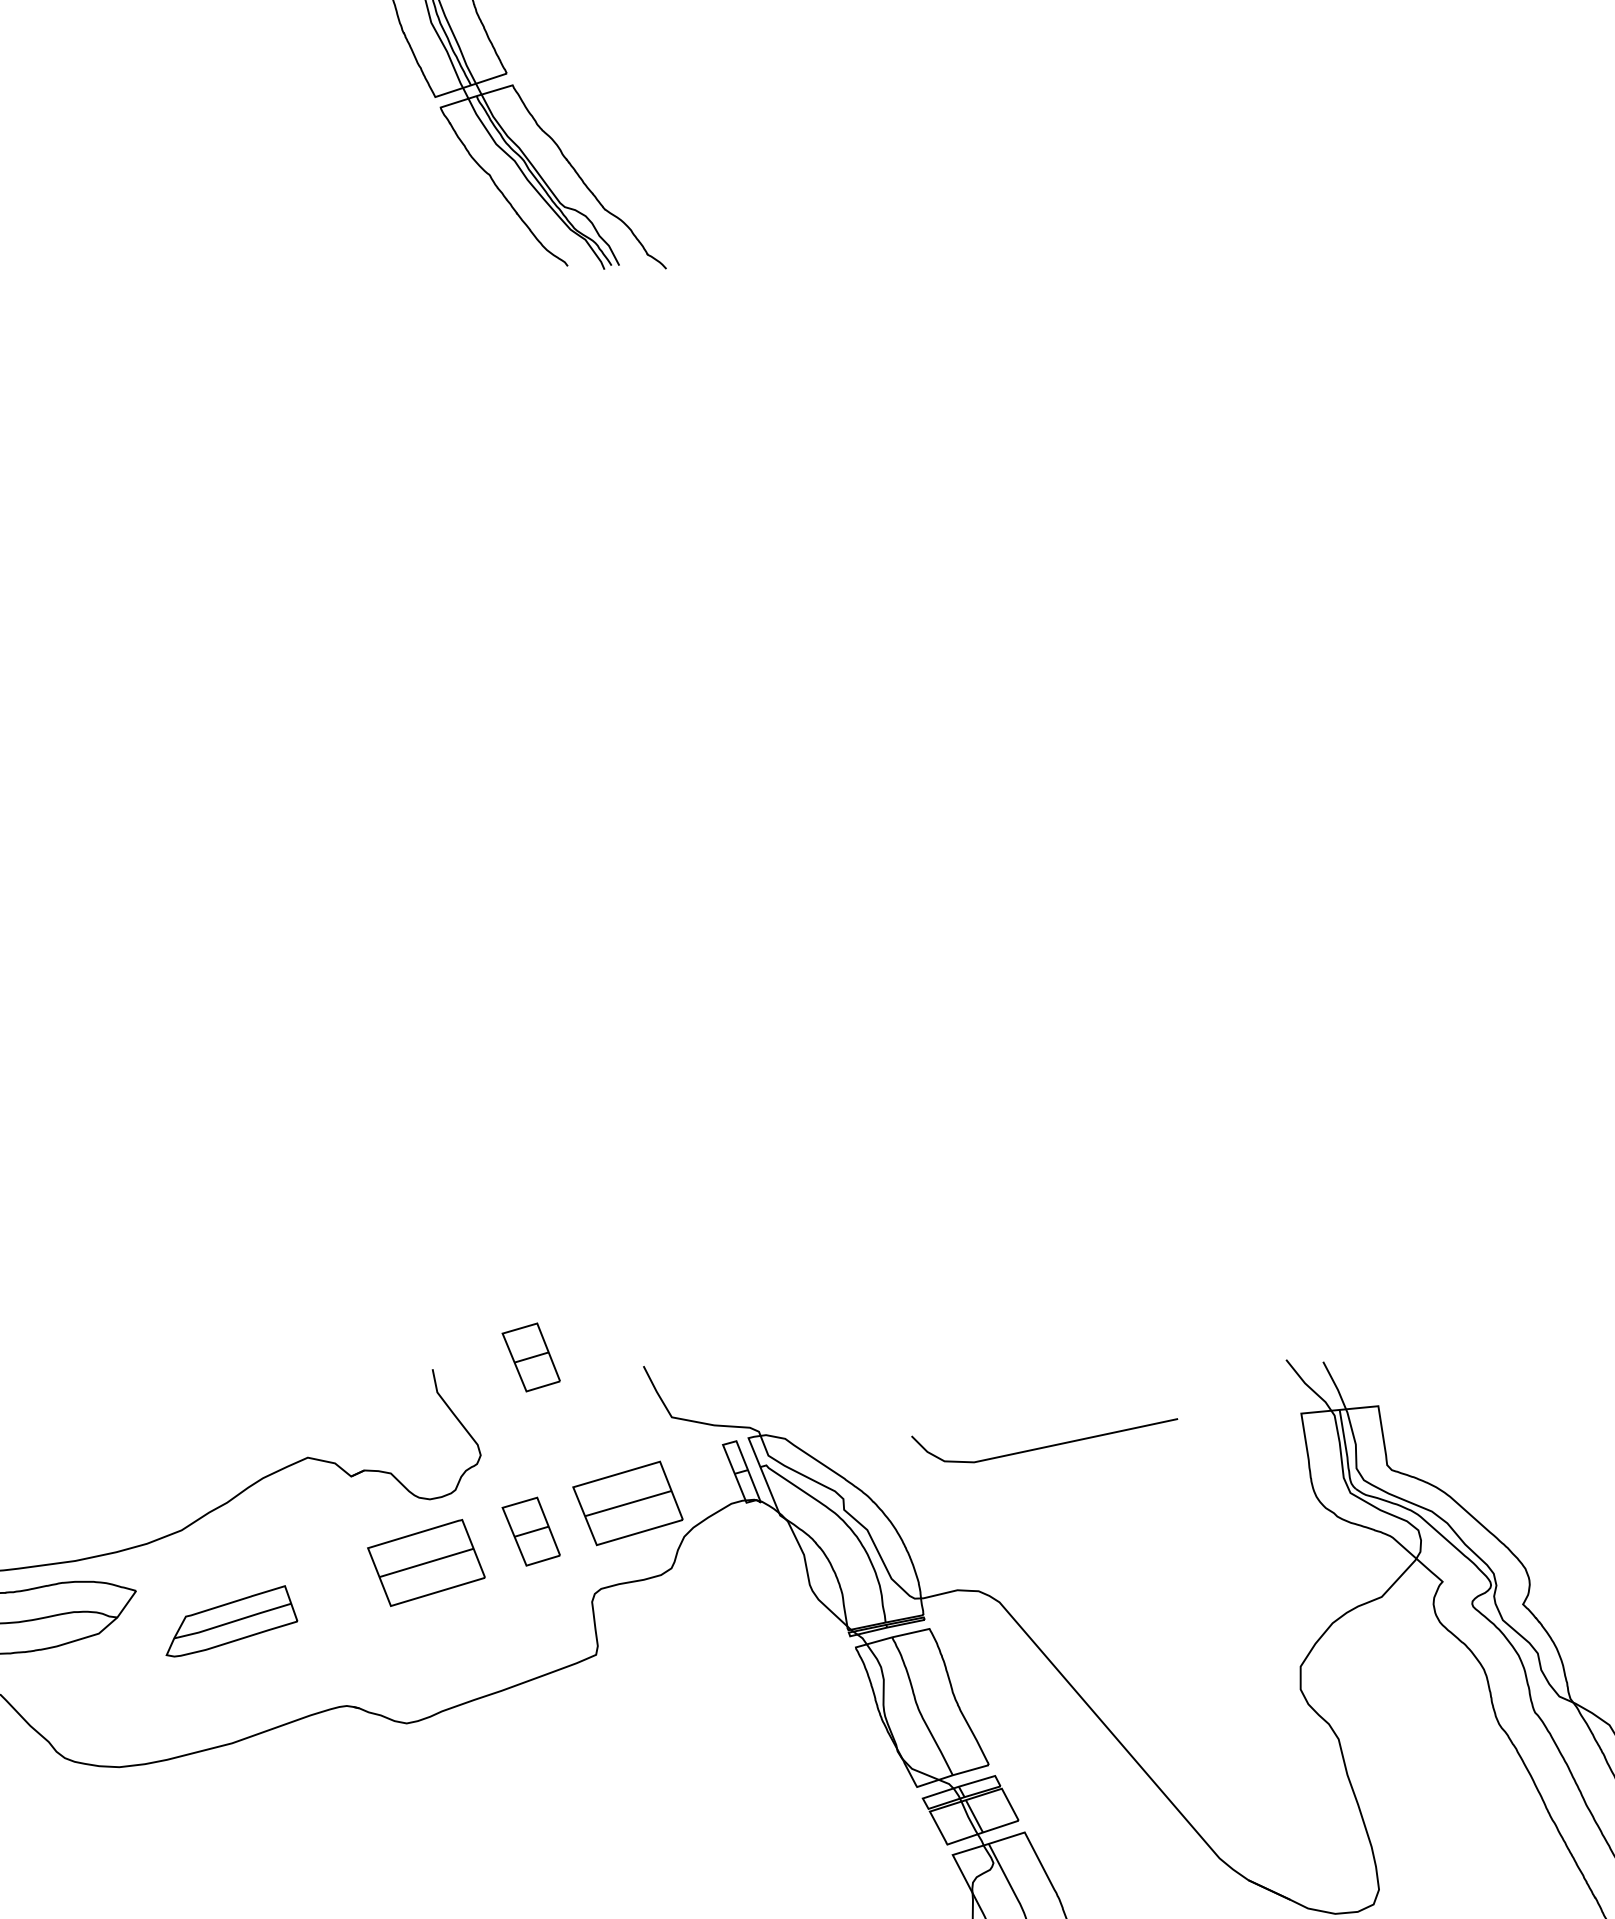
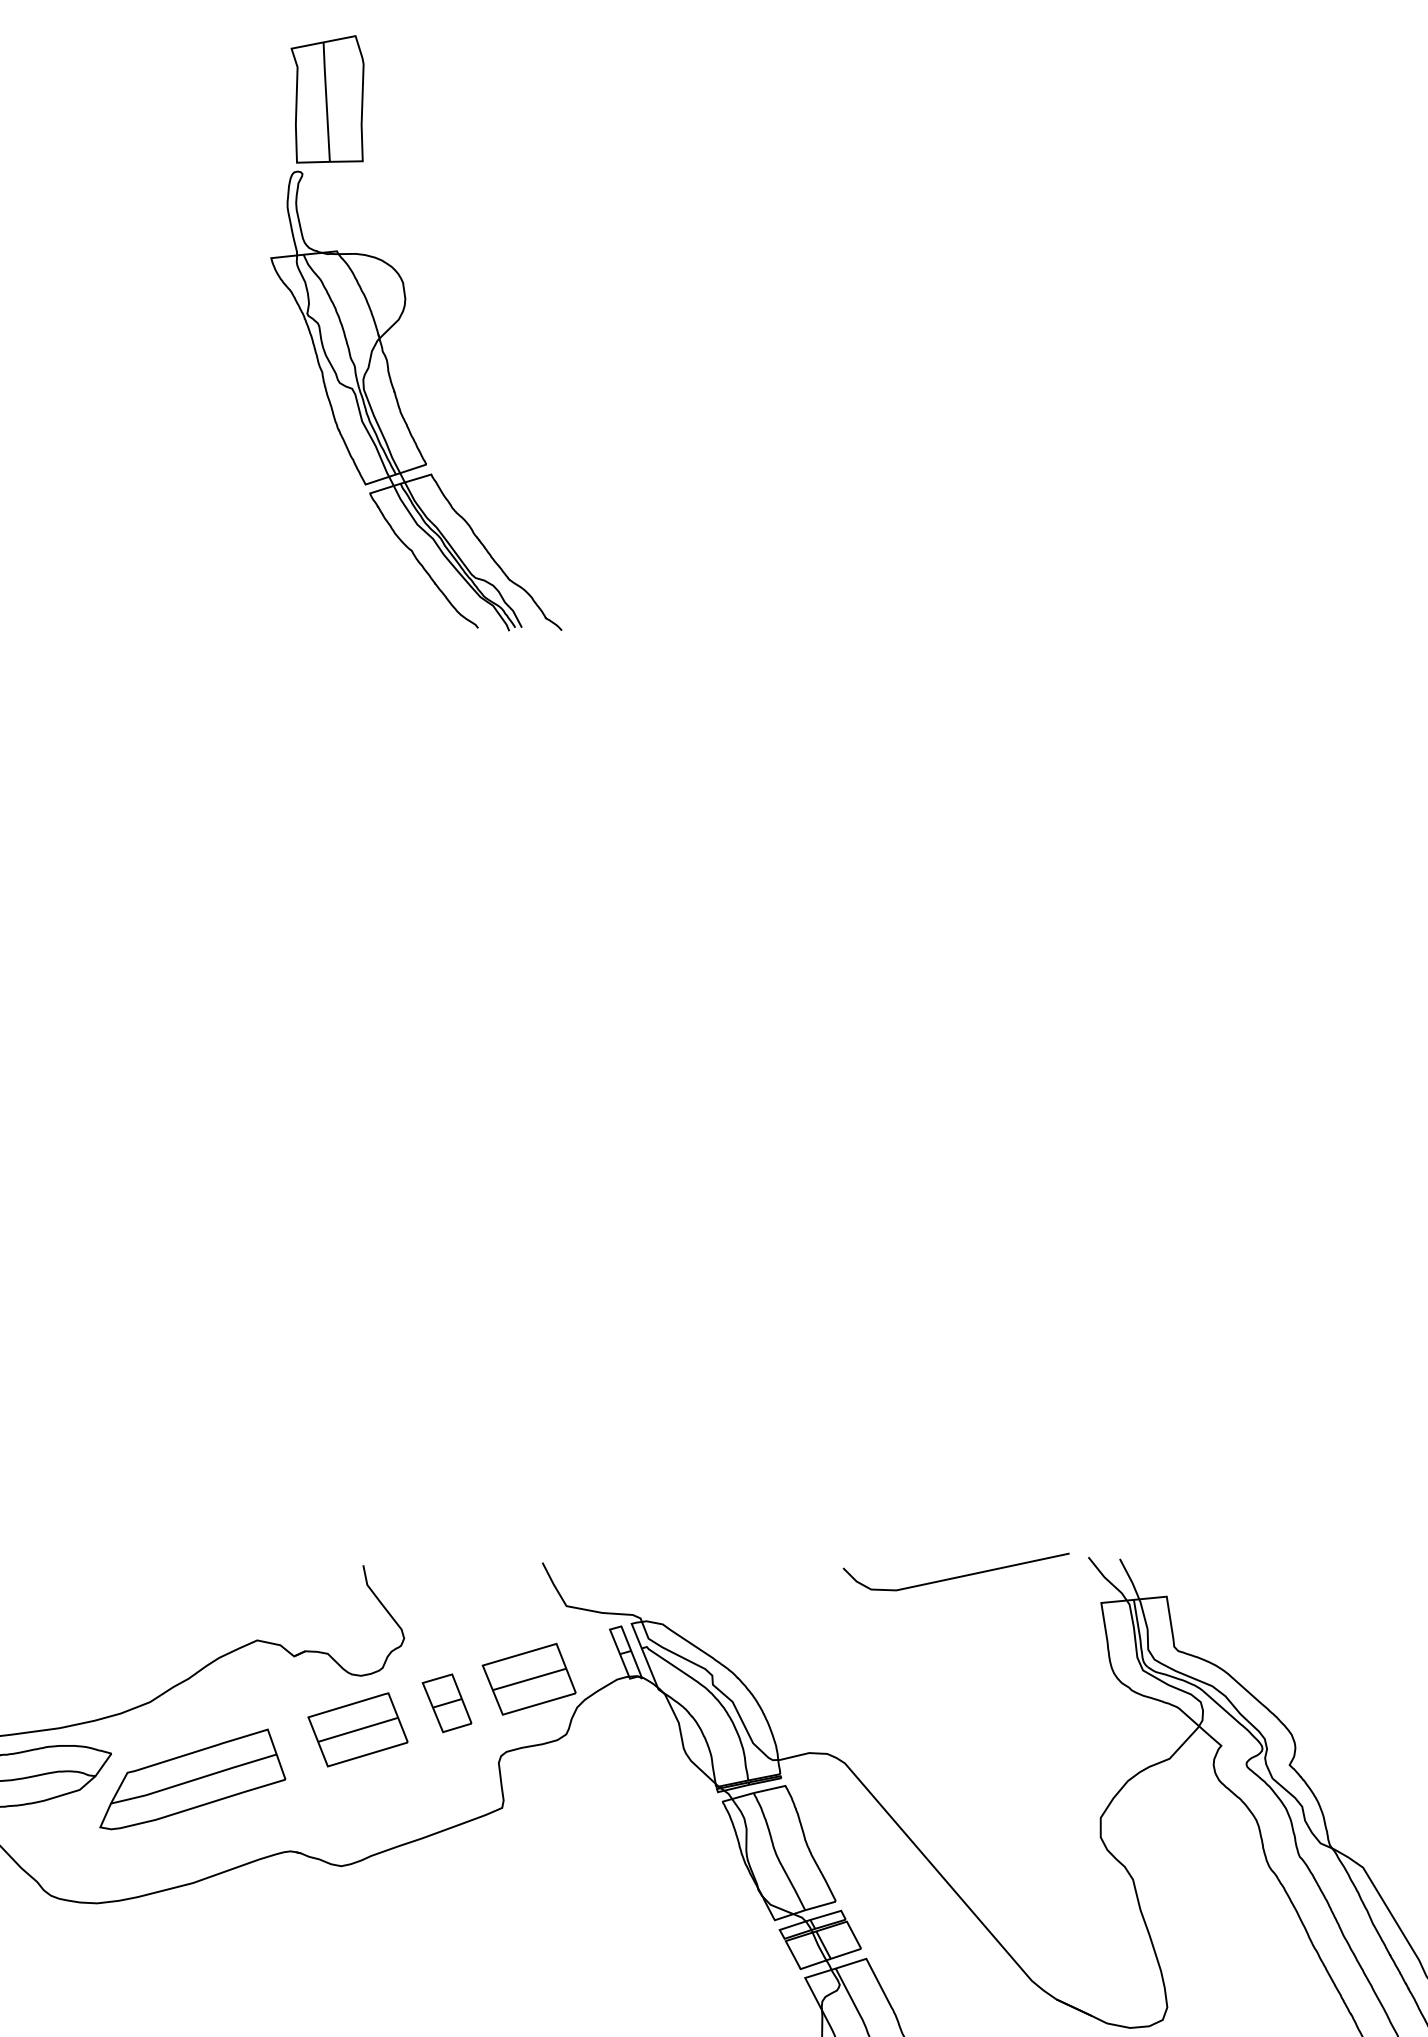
part: (530, 1357) -> (446, 1555), removed
line: (1043, 1445) -> (955, 1576), moved
part: (231, 1621) -> (192, 1779), size x1.67

